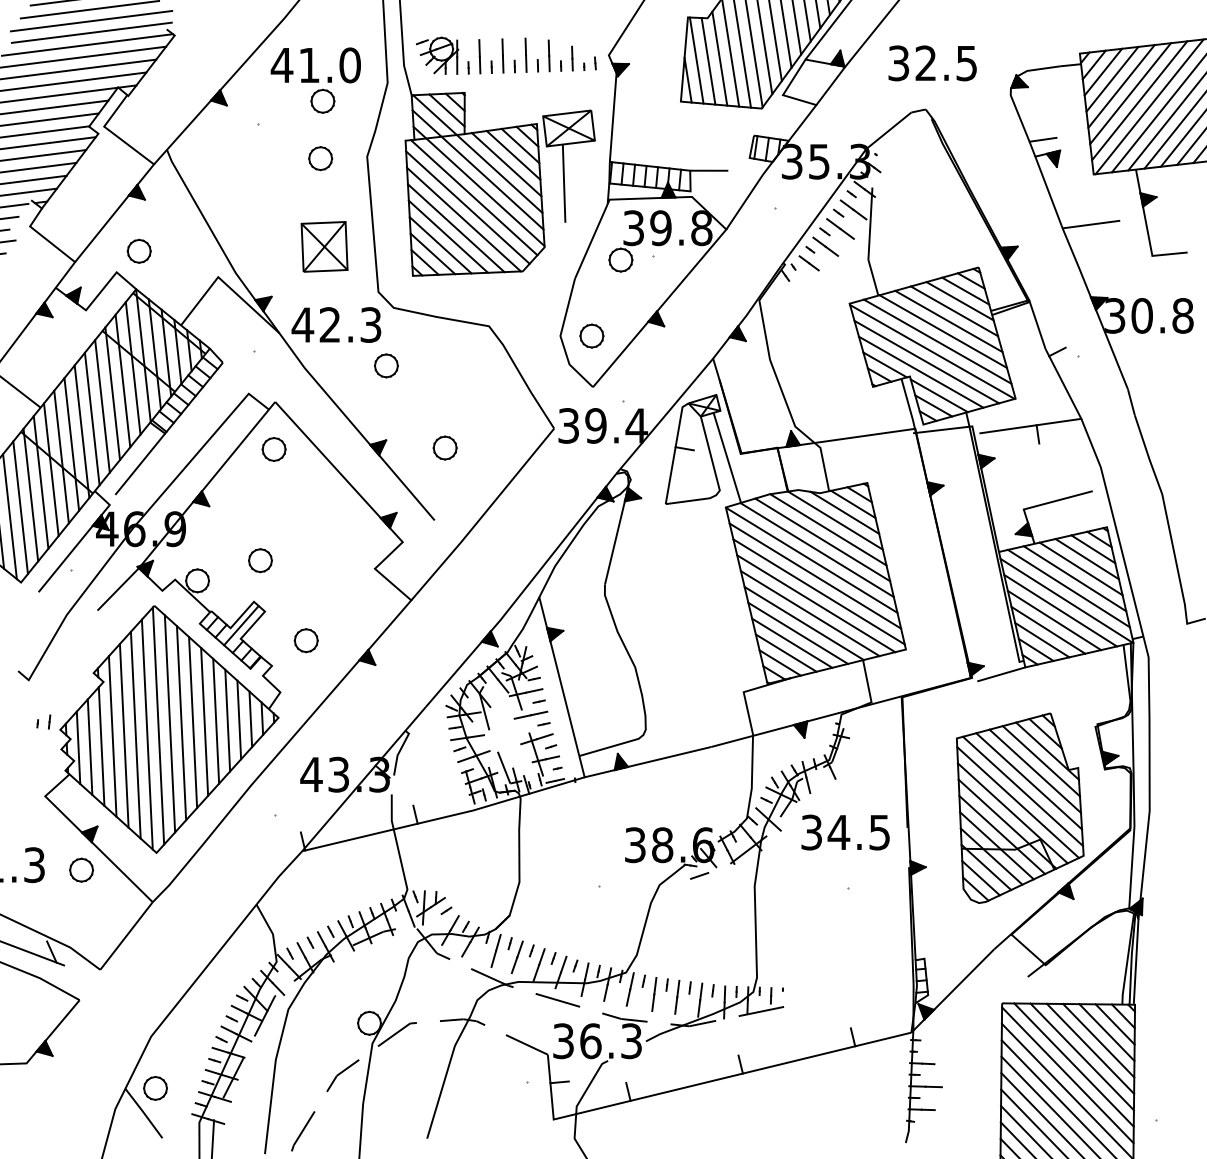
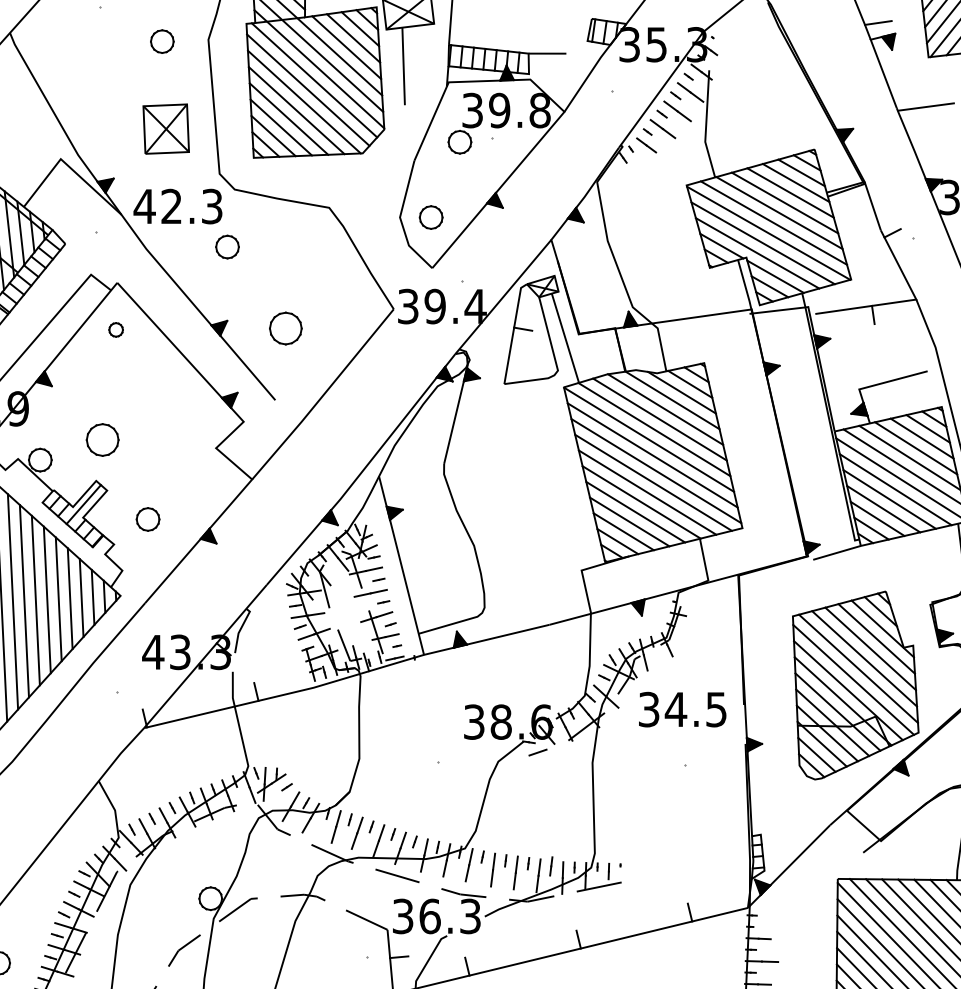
part: (444, 447) -> (285, 327), size x1.4
part: (273, 449) -> (115, 329), size x0.6
part: (260, 560) -> (102, 439), size x1.4
part: (712, 990) -> (550, 866), size x1.6

